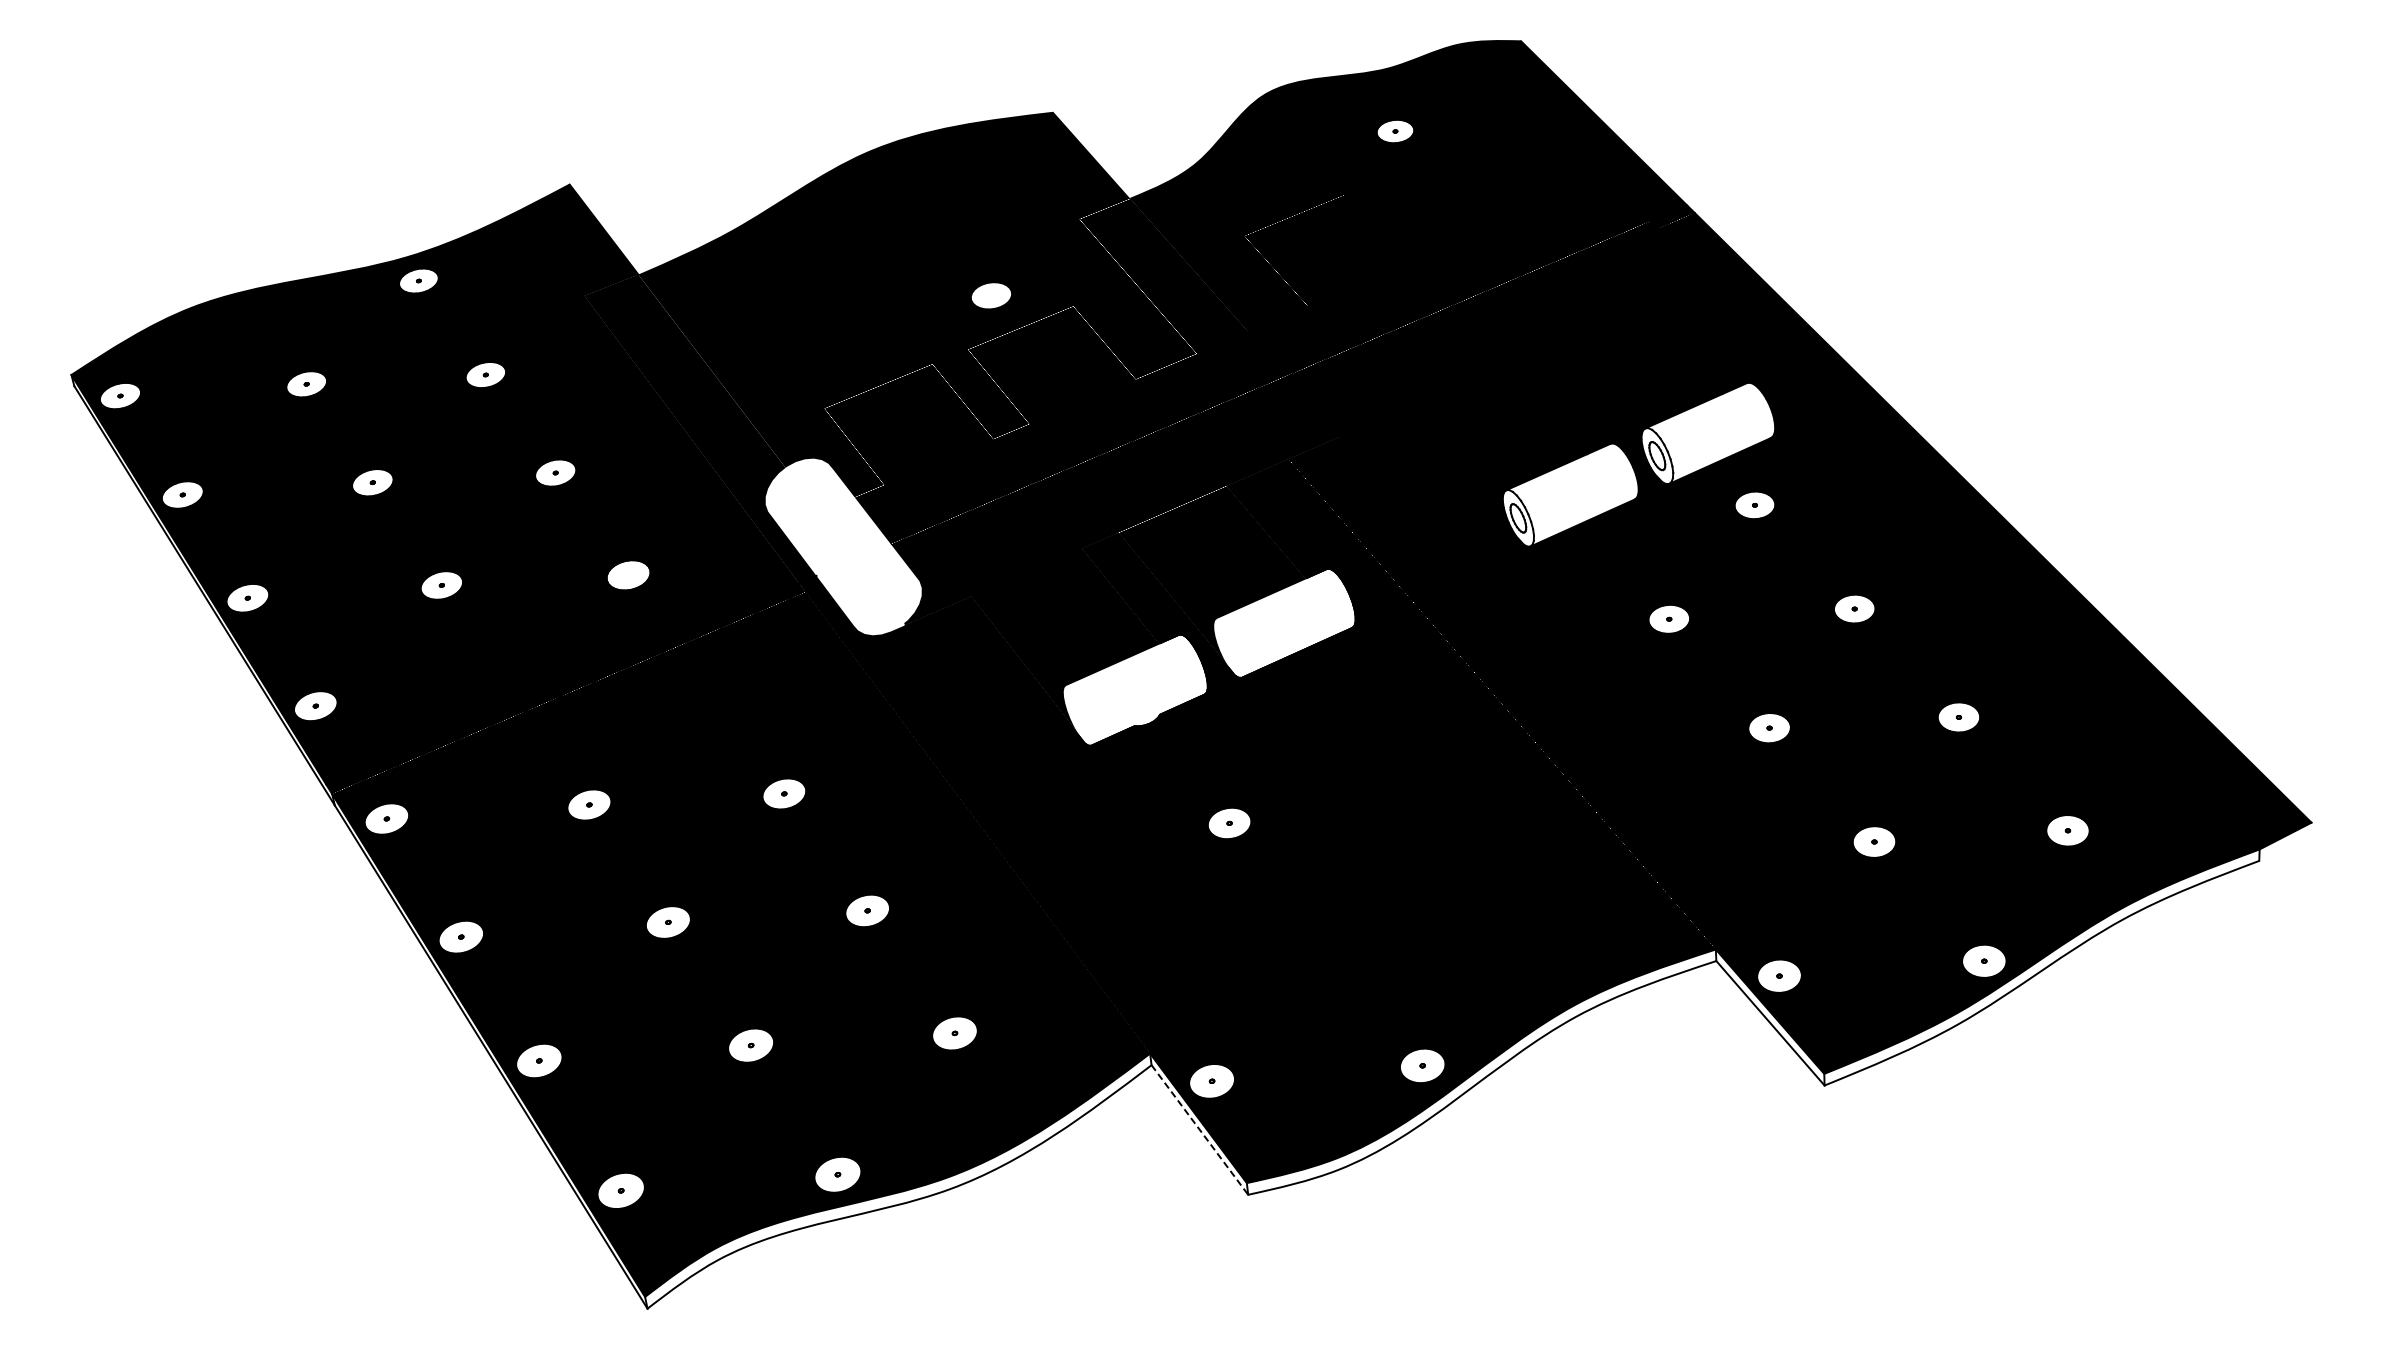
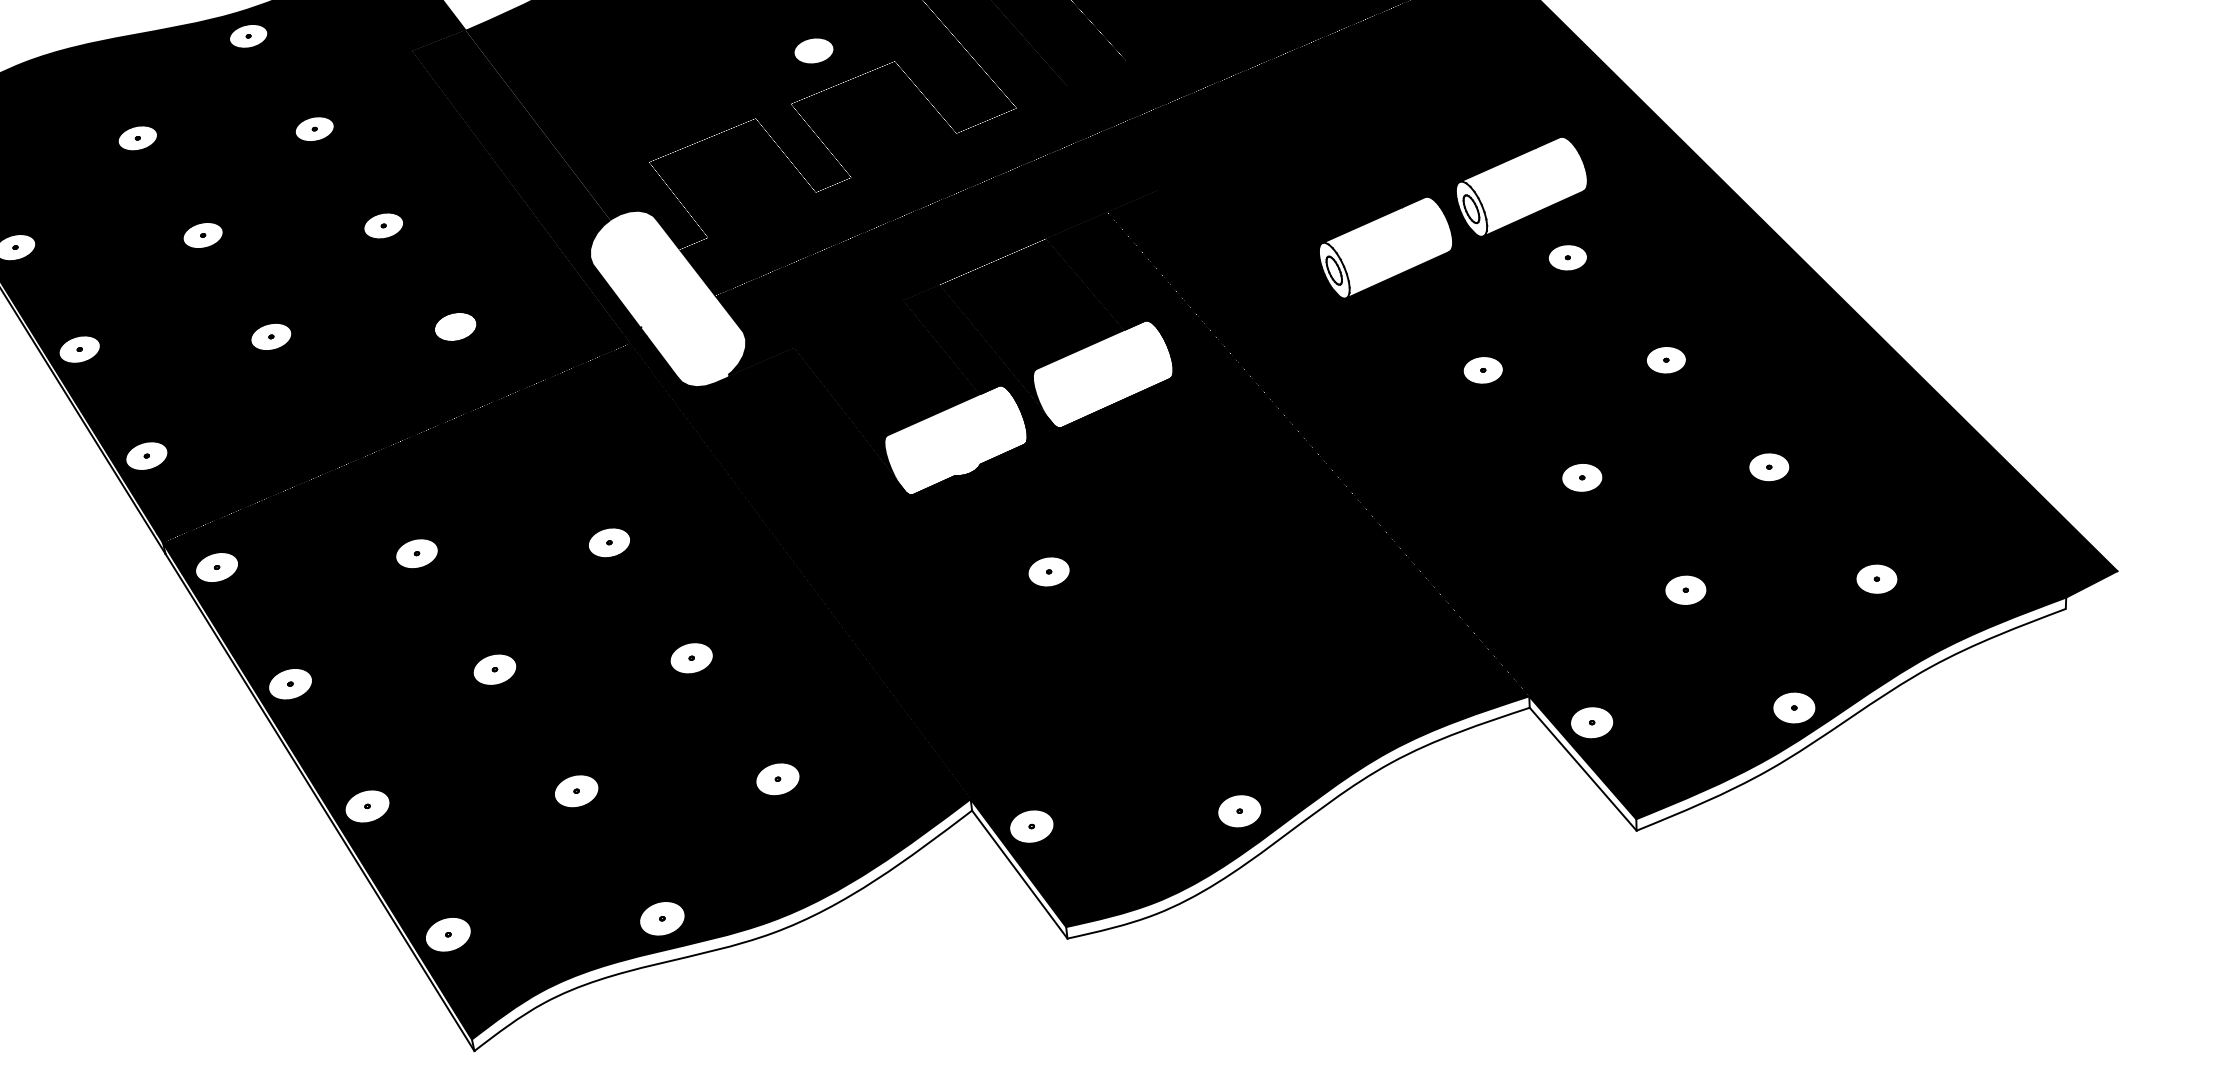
line: (1199, 1130) -> (1019, 875), dashed -> solid

